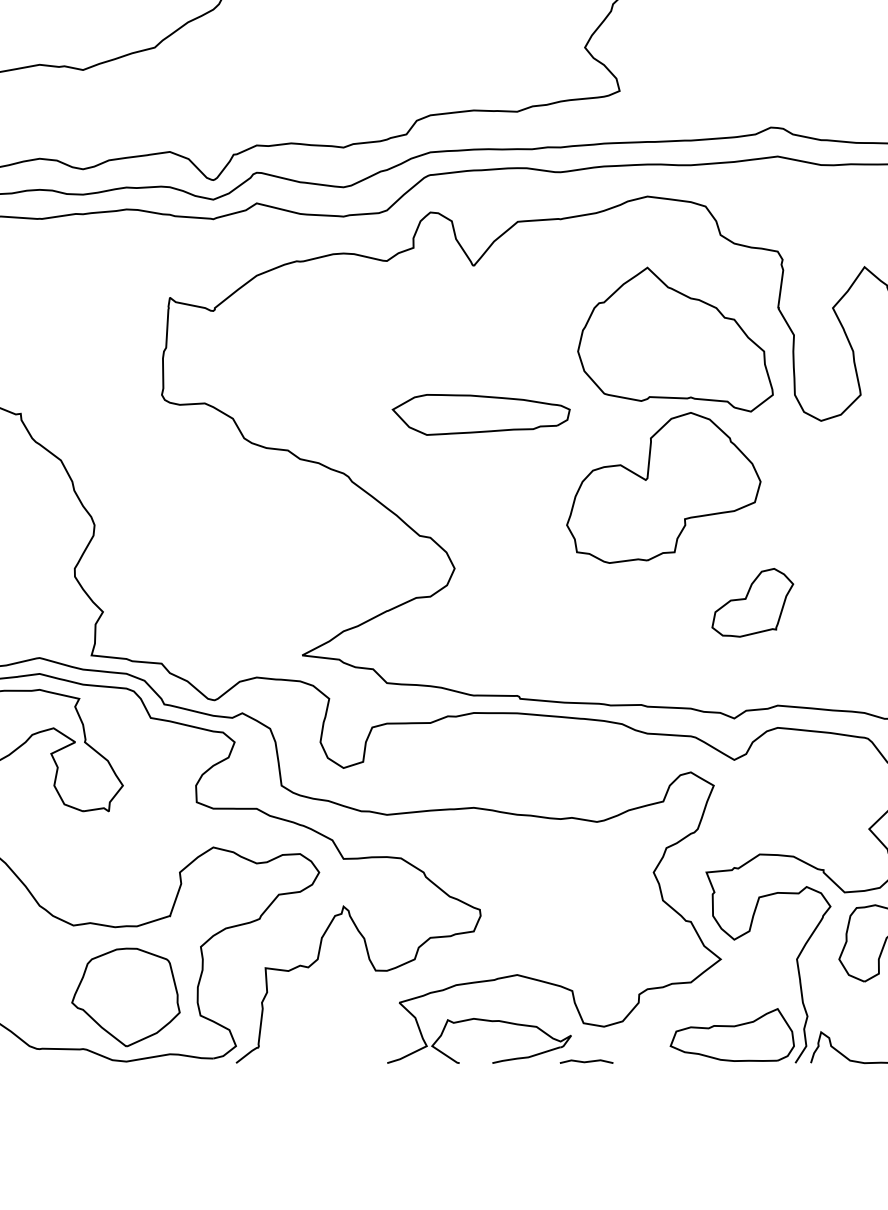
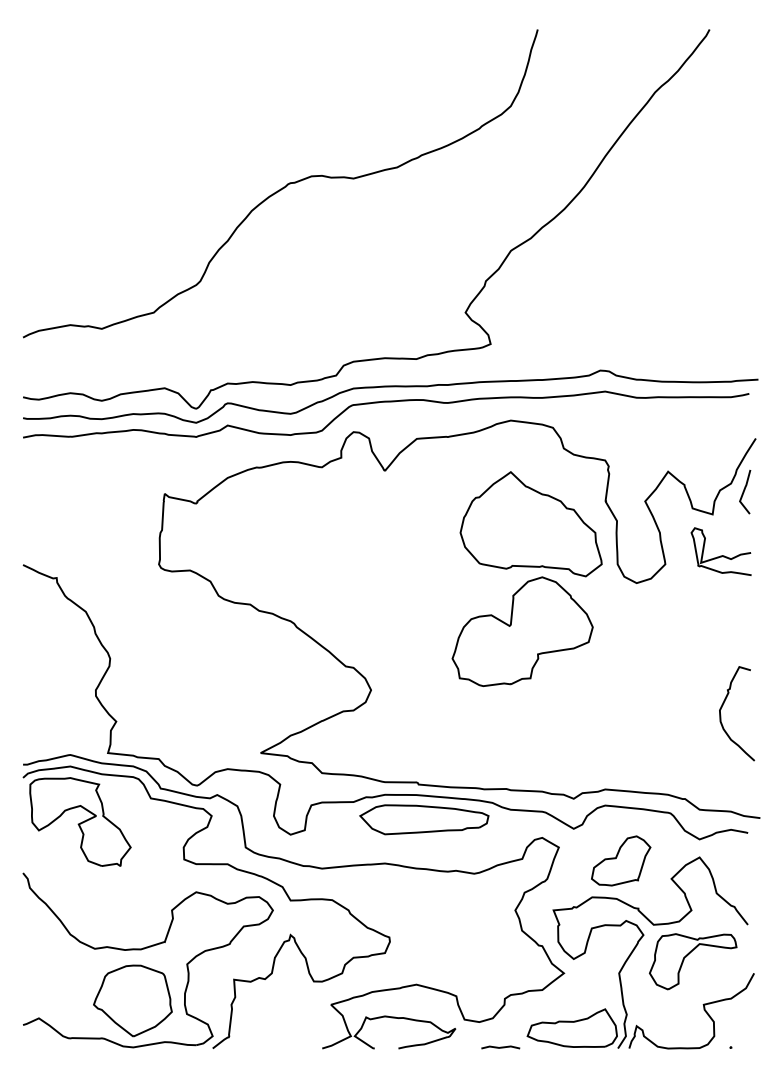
part: (481, 414) -> (424, 819), moved
part: (753, 602) -> (621, 860), moved
line: (586, 1061) -> (500, 1047), moved

